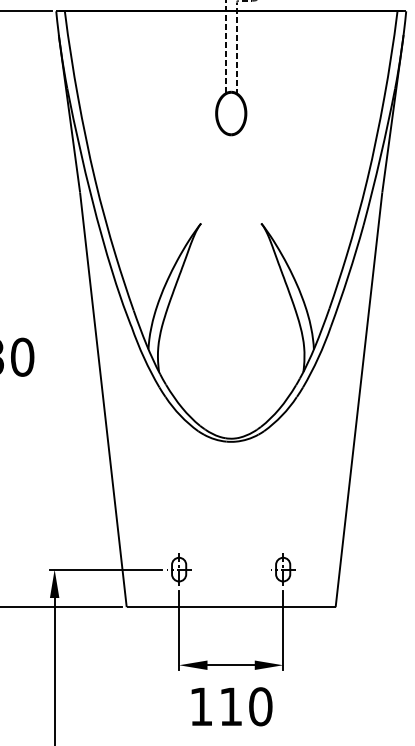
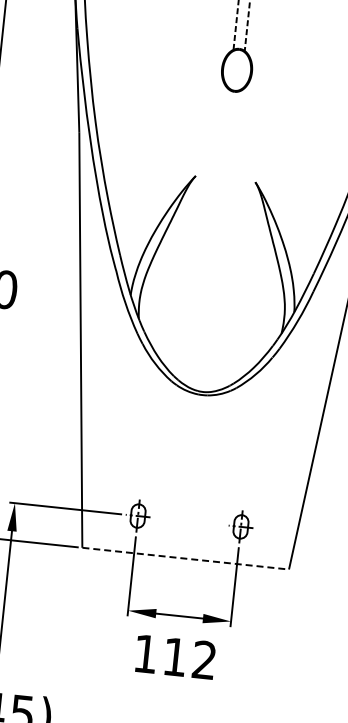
line: (231, 607) -> (185, 559), solid -> dashed
text: (260, 706) -> (204, 659), 110 -> 112

